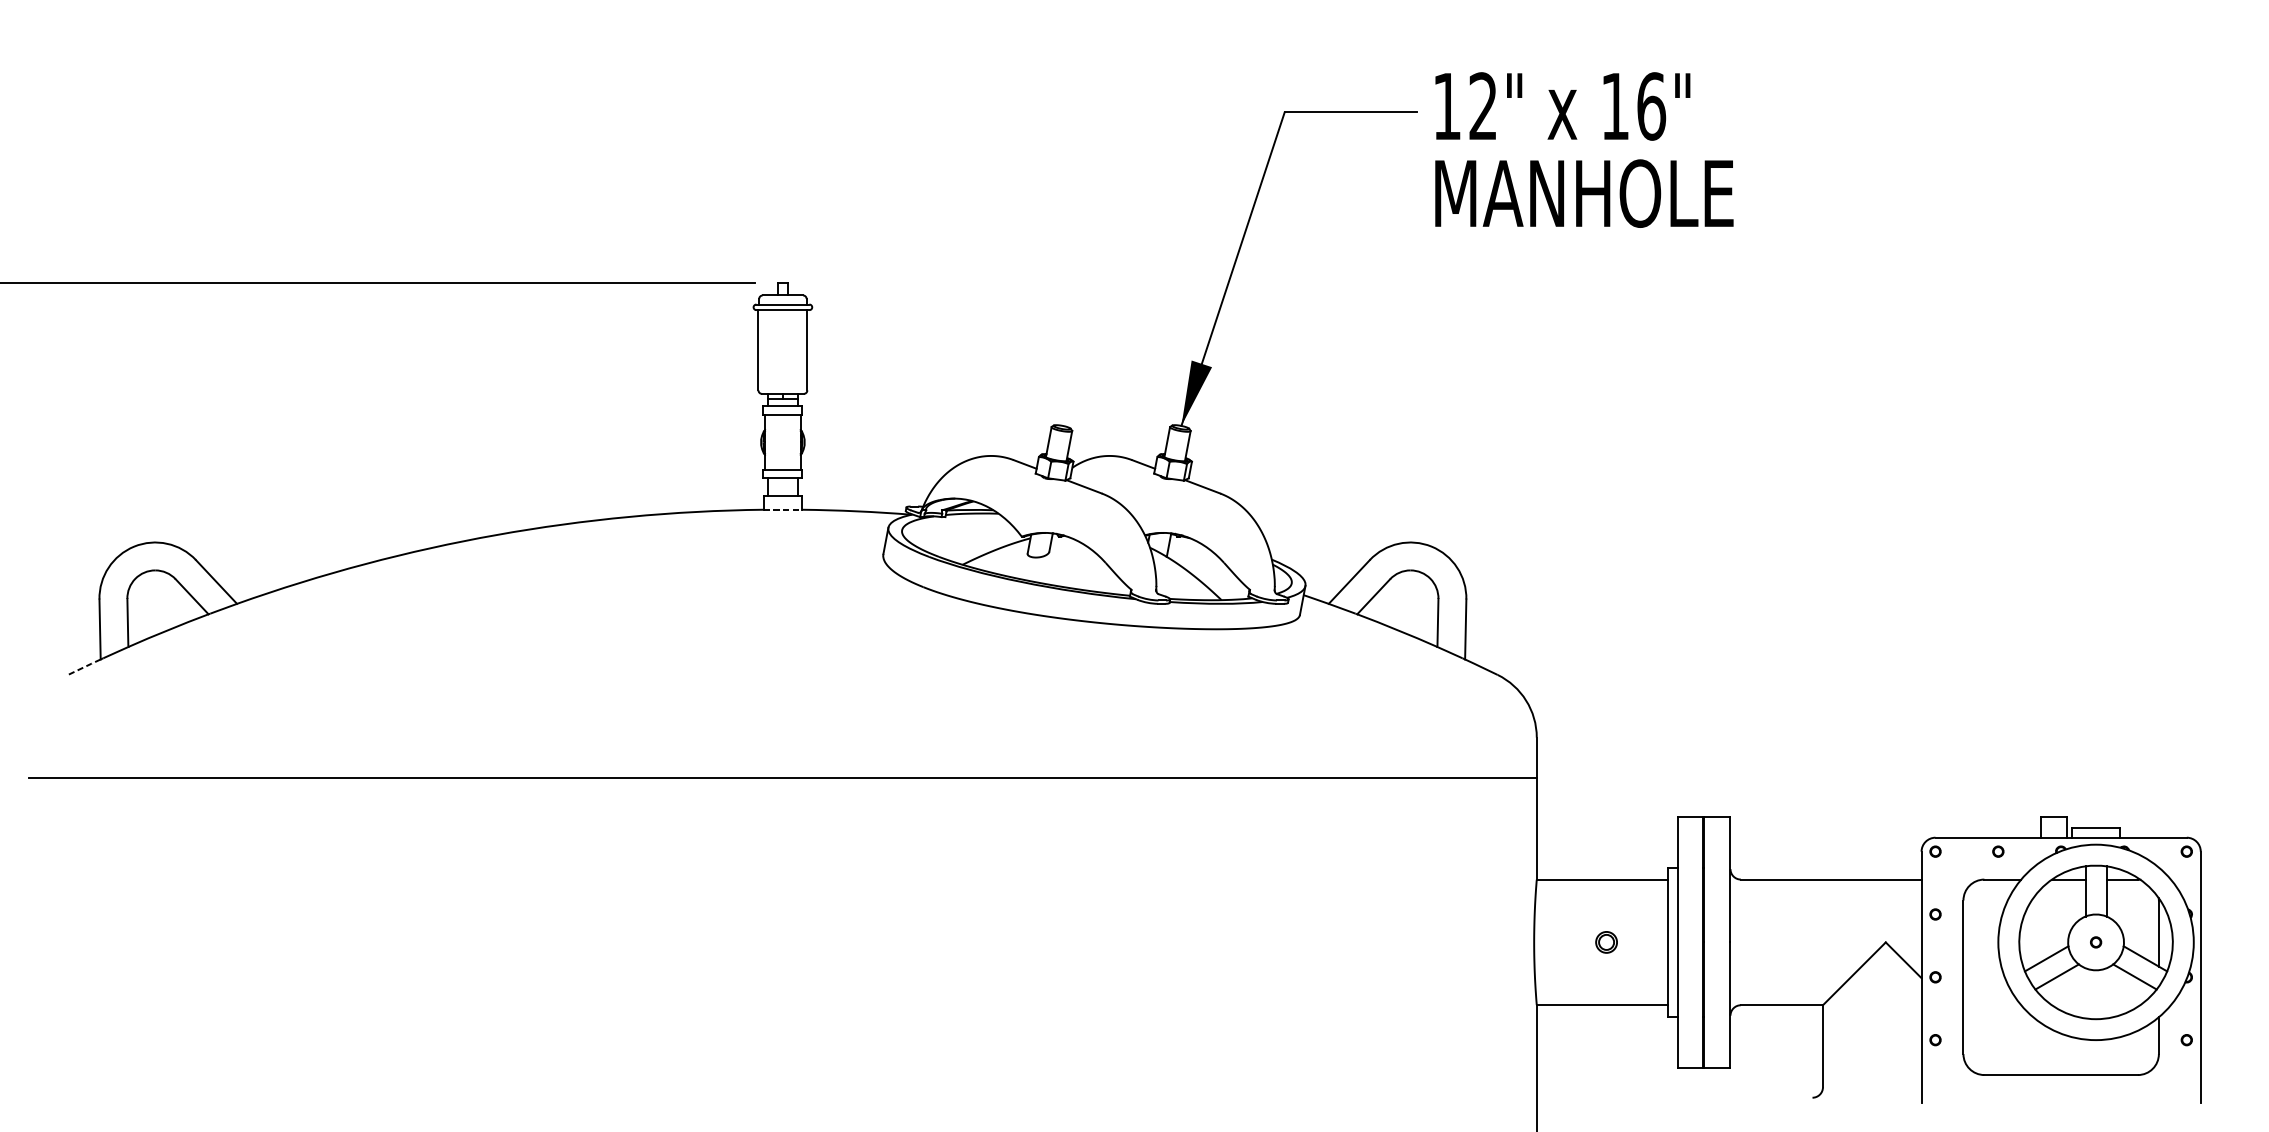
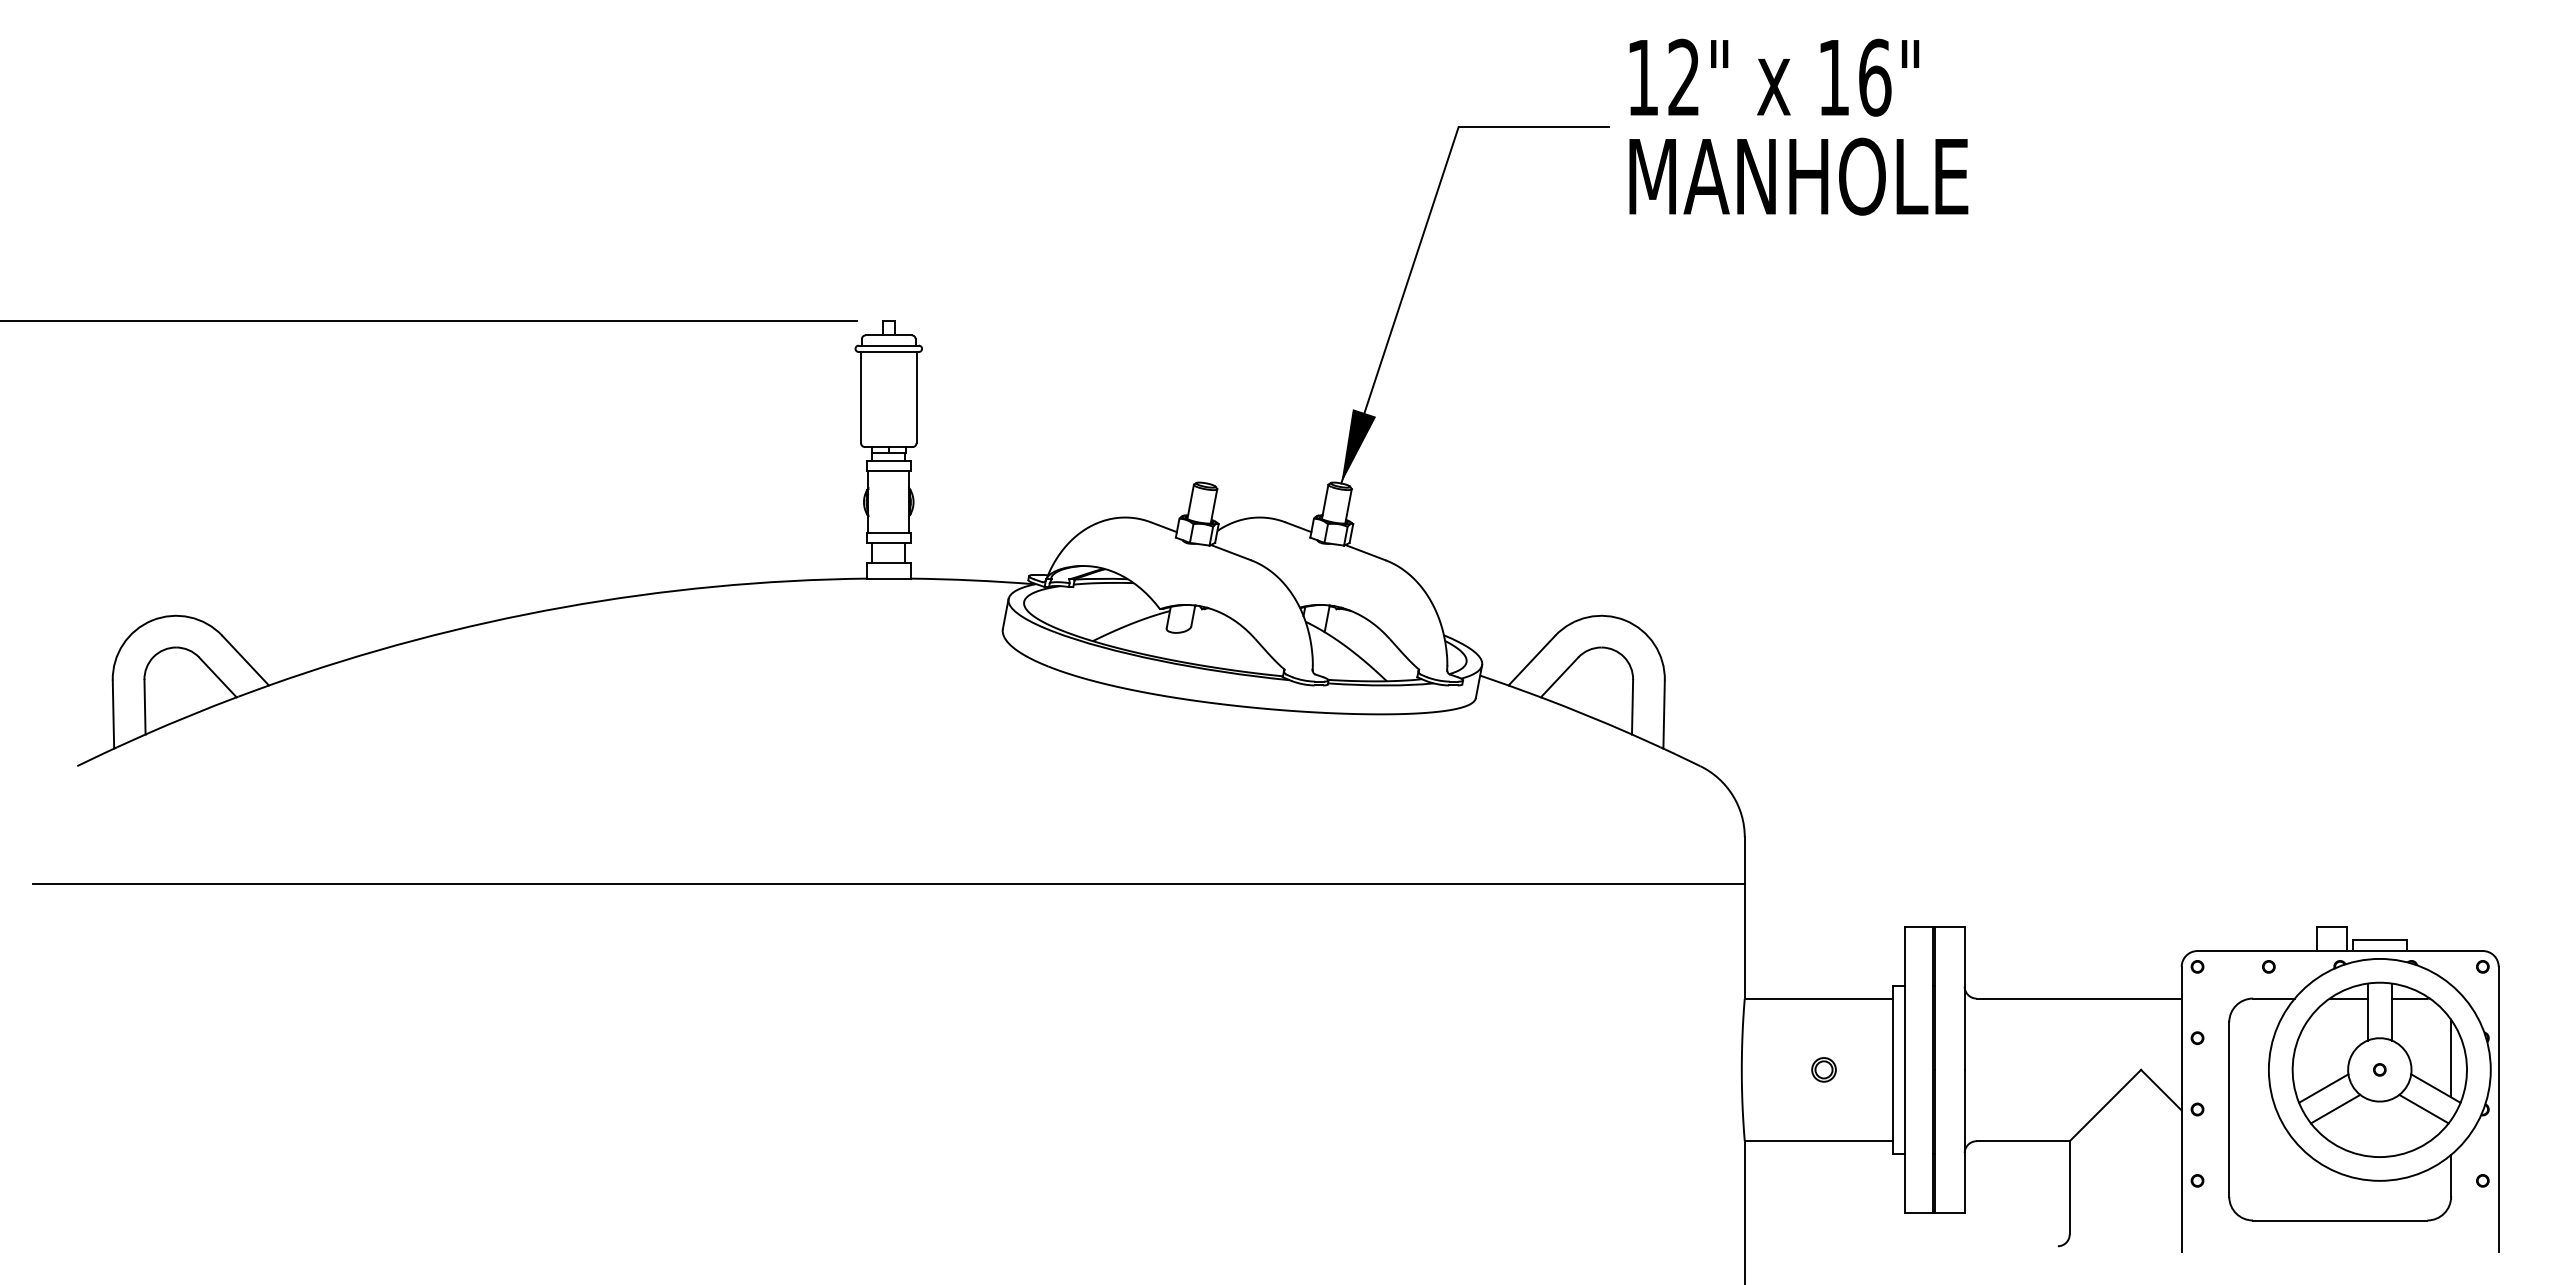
text: (1584, 149) -> (1798, 126), moved
line: (782, 509) -> (888, 578), dashed -> solid
line: (84, 667) -> (95, 757), dashed -> solid

